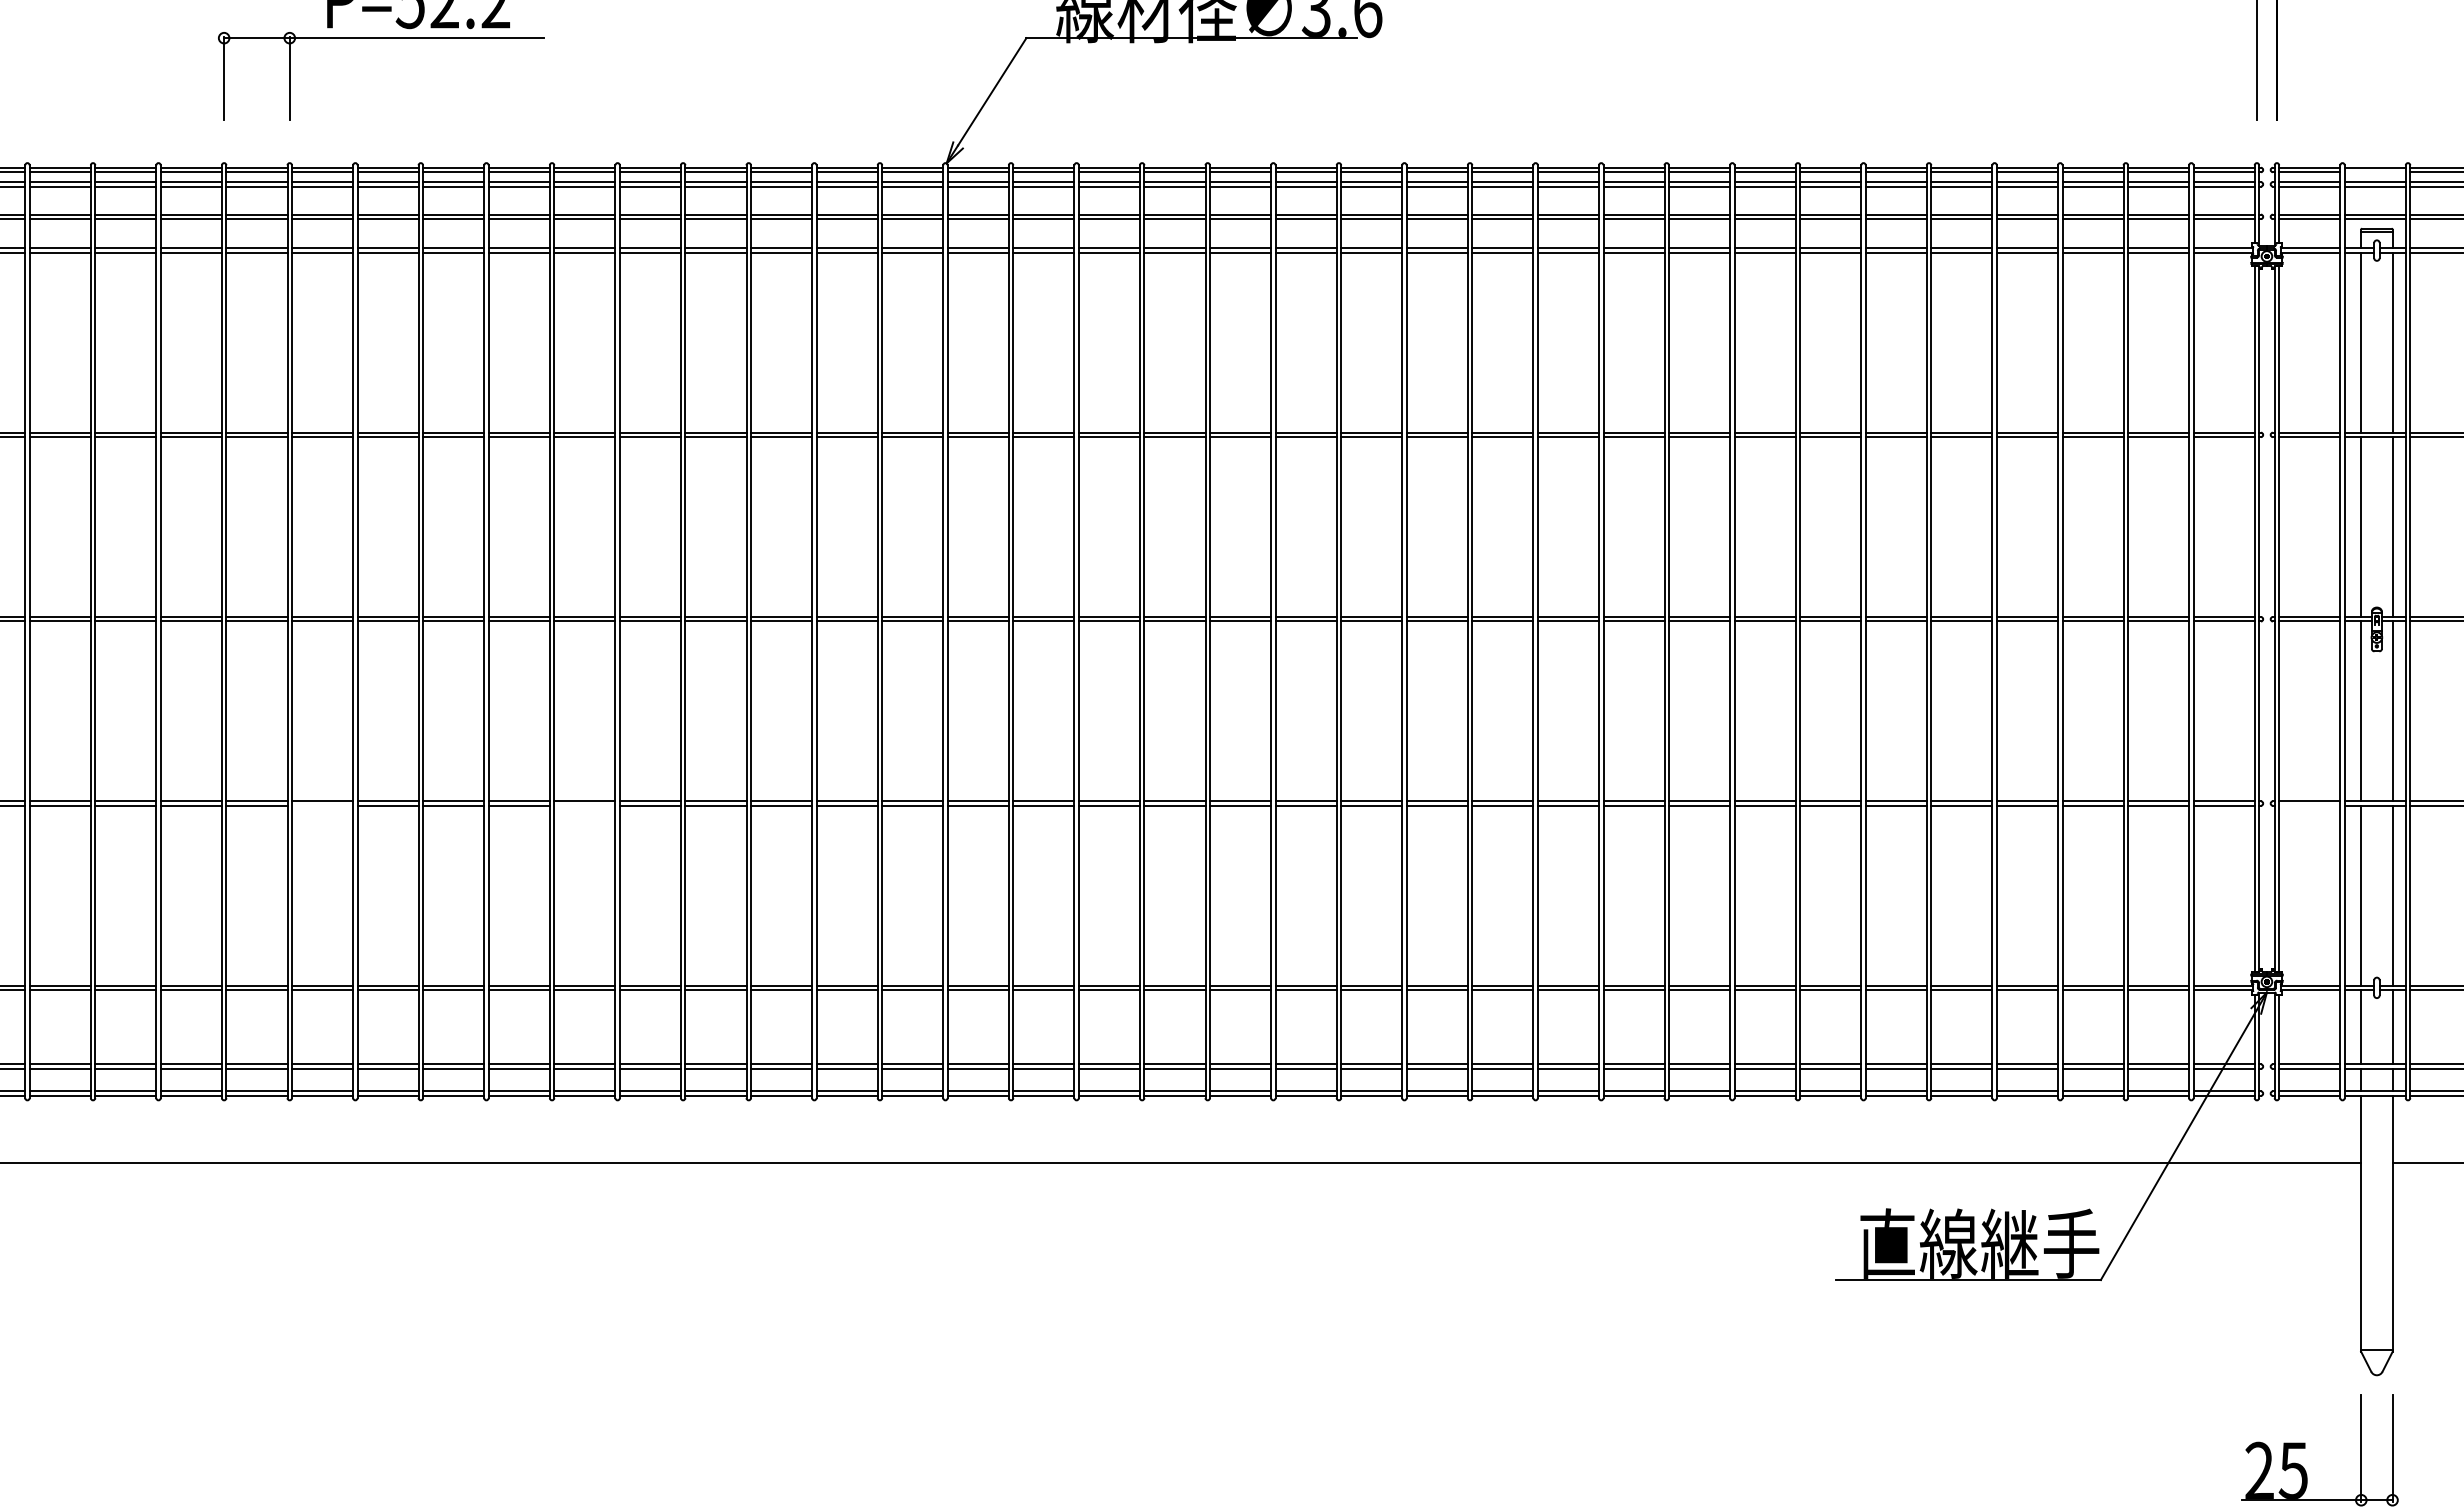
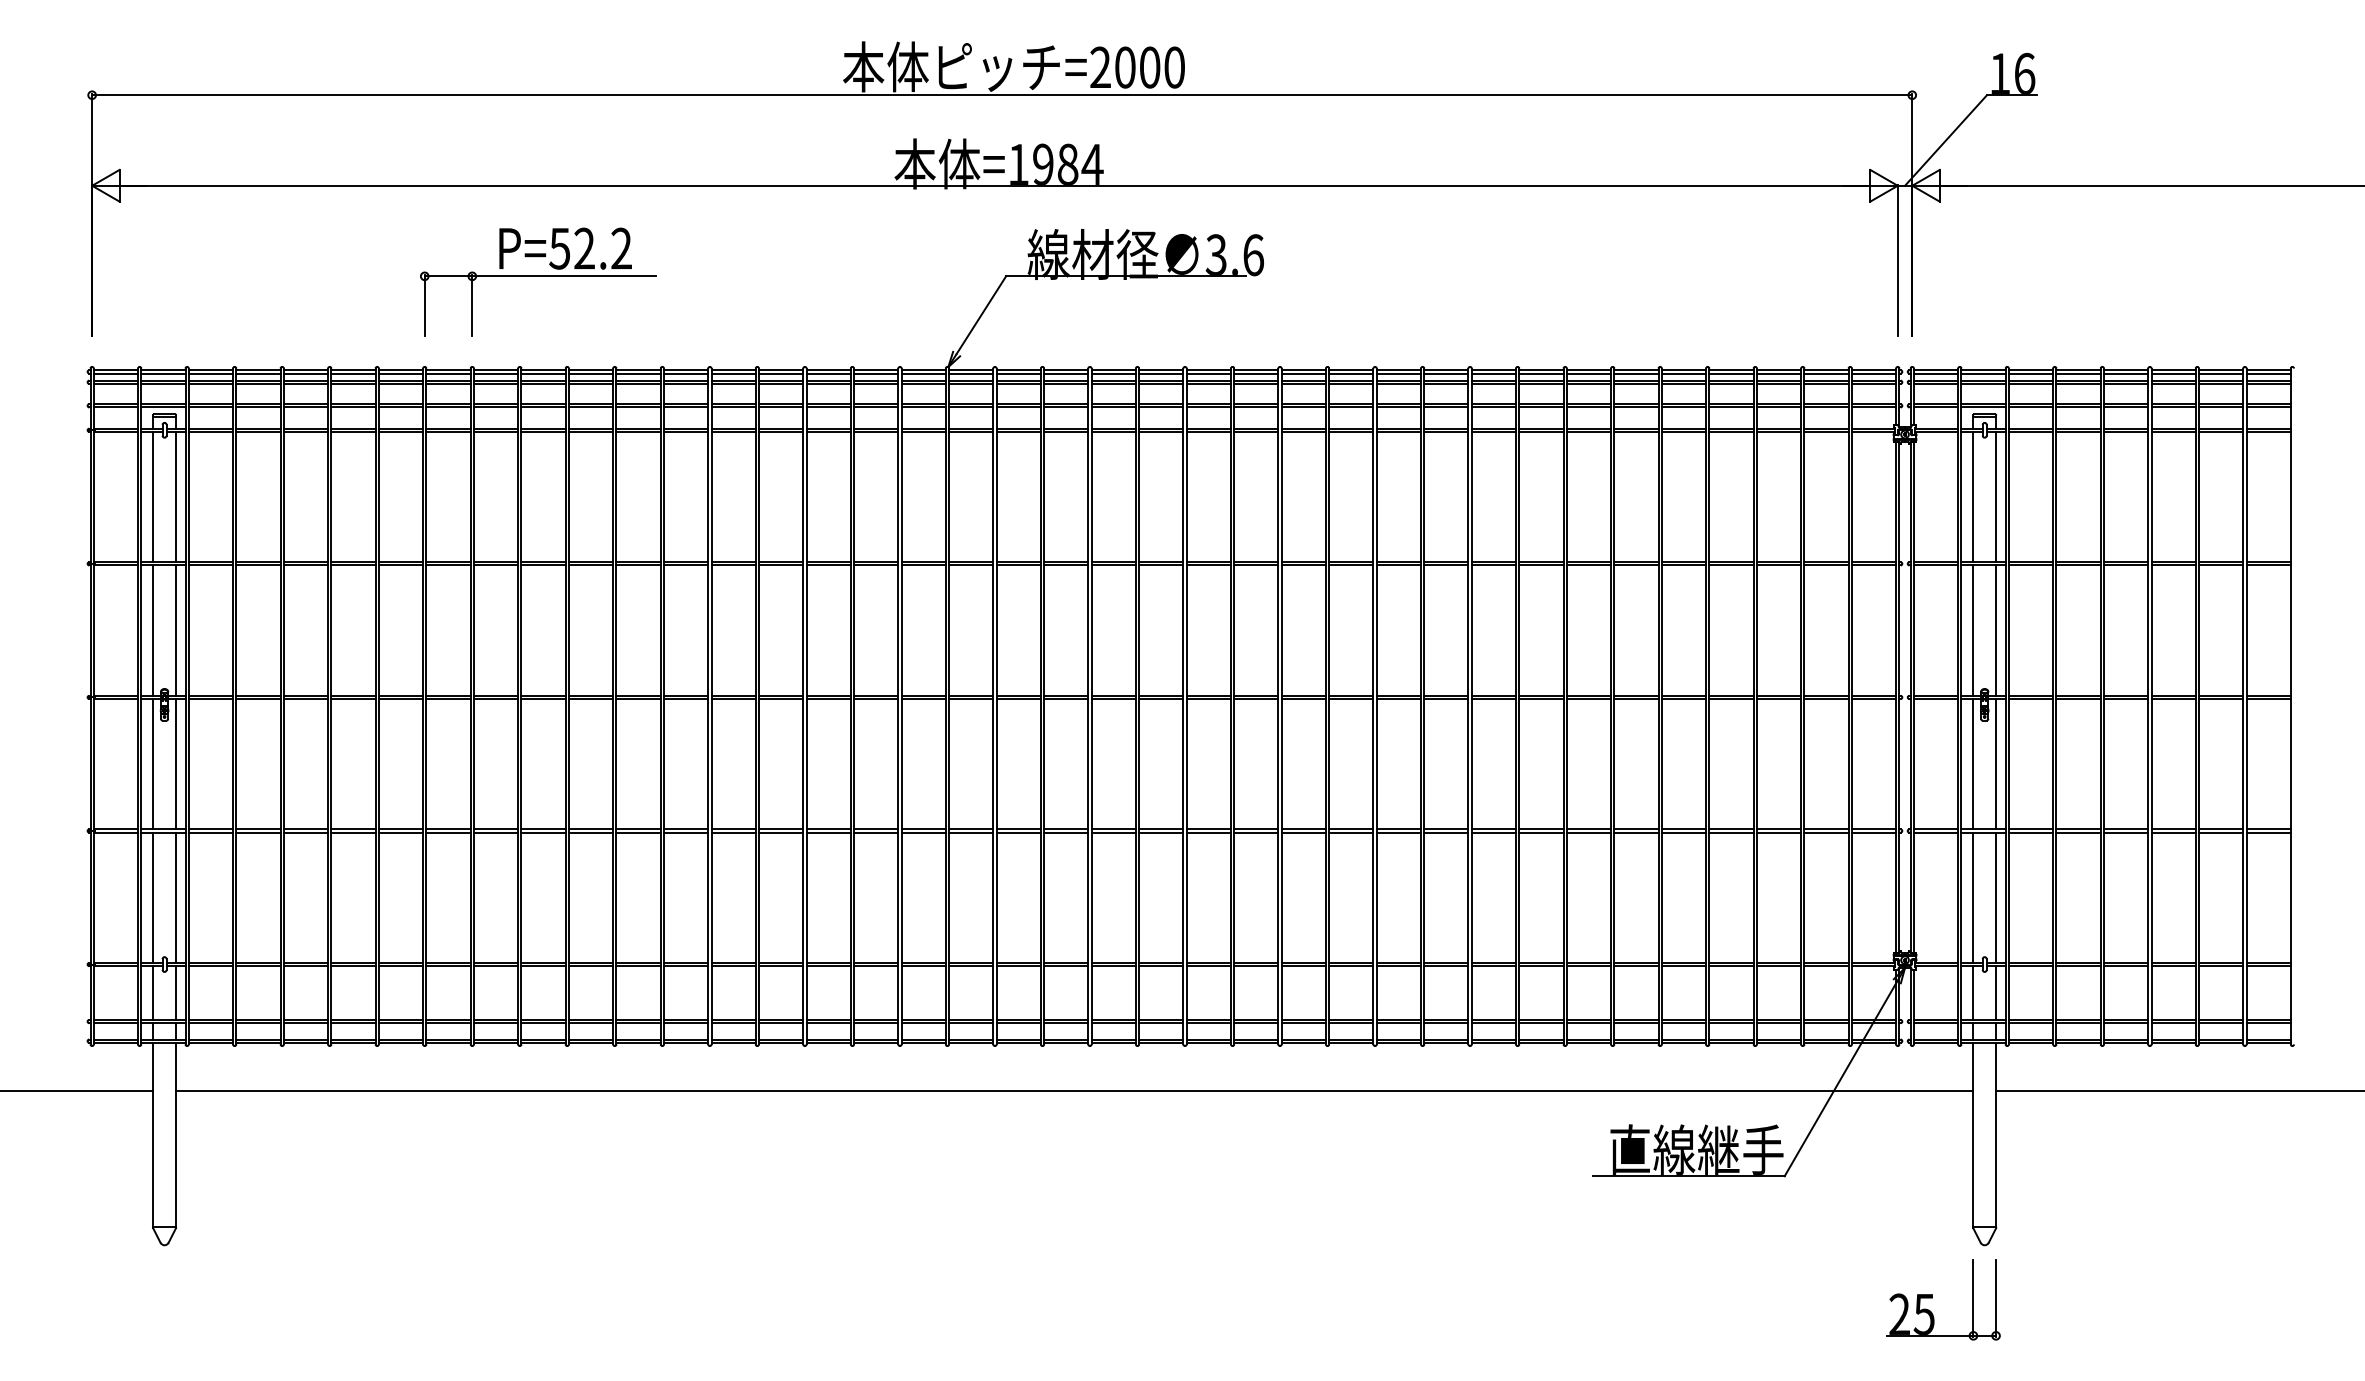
line: (2375, 172) -> (1983, 373), added
line: (321, 805) -> (495, 832), added
line: (585, 805) -> (686, 832), added
line: (2308, 805) -> (1935, 832), added

